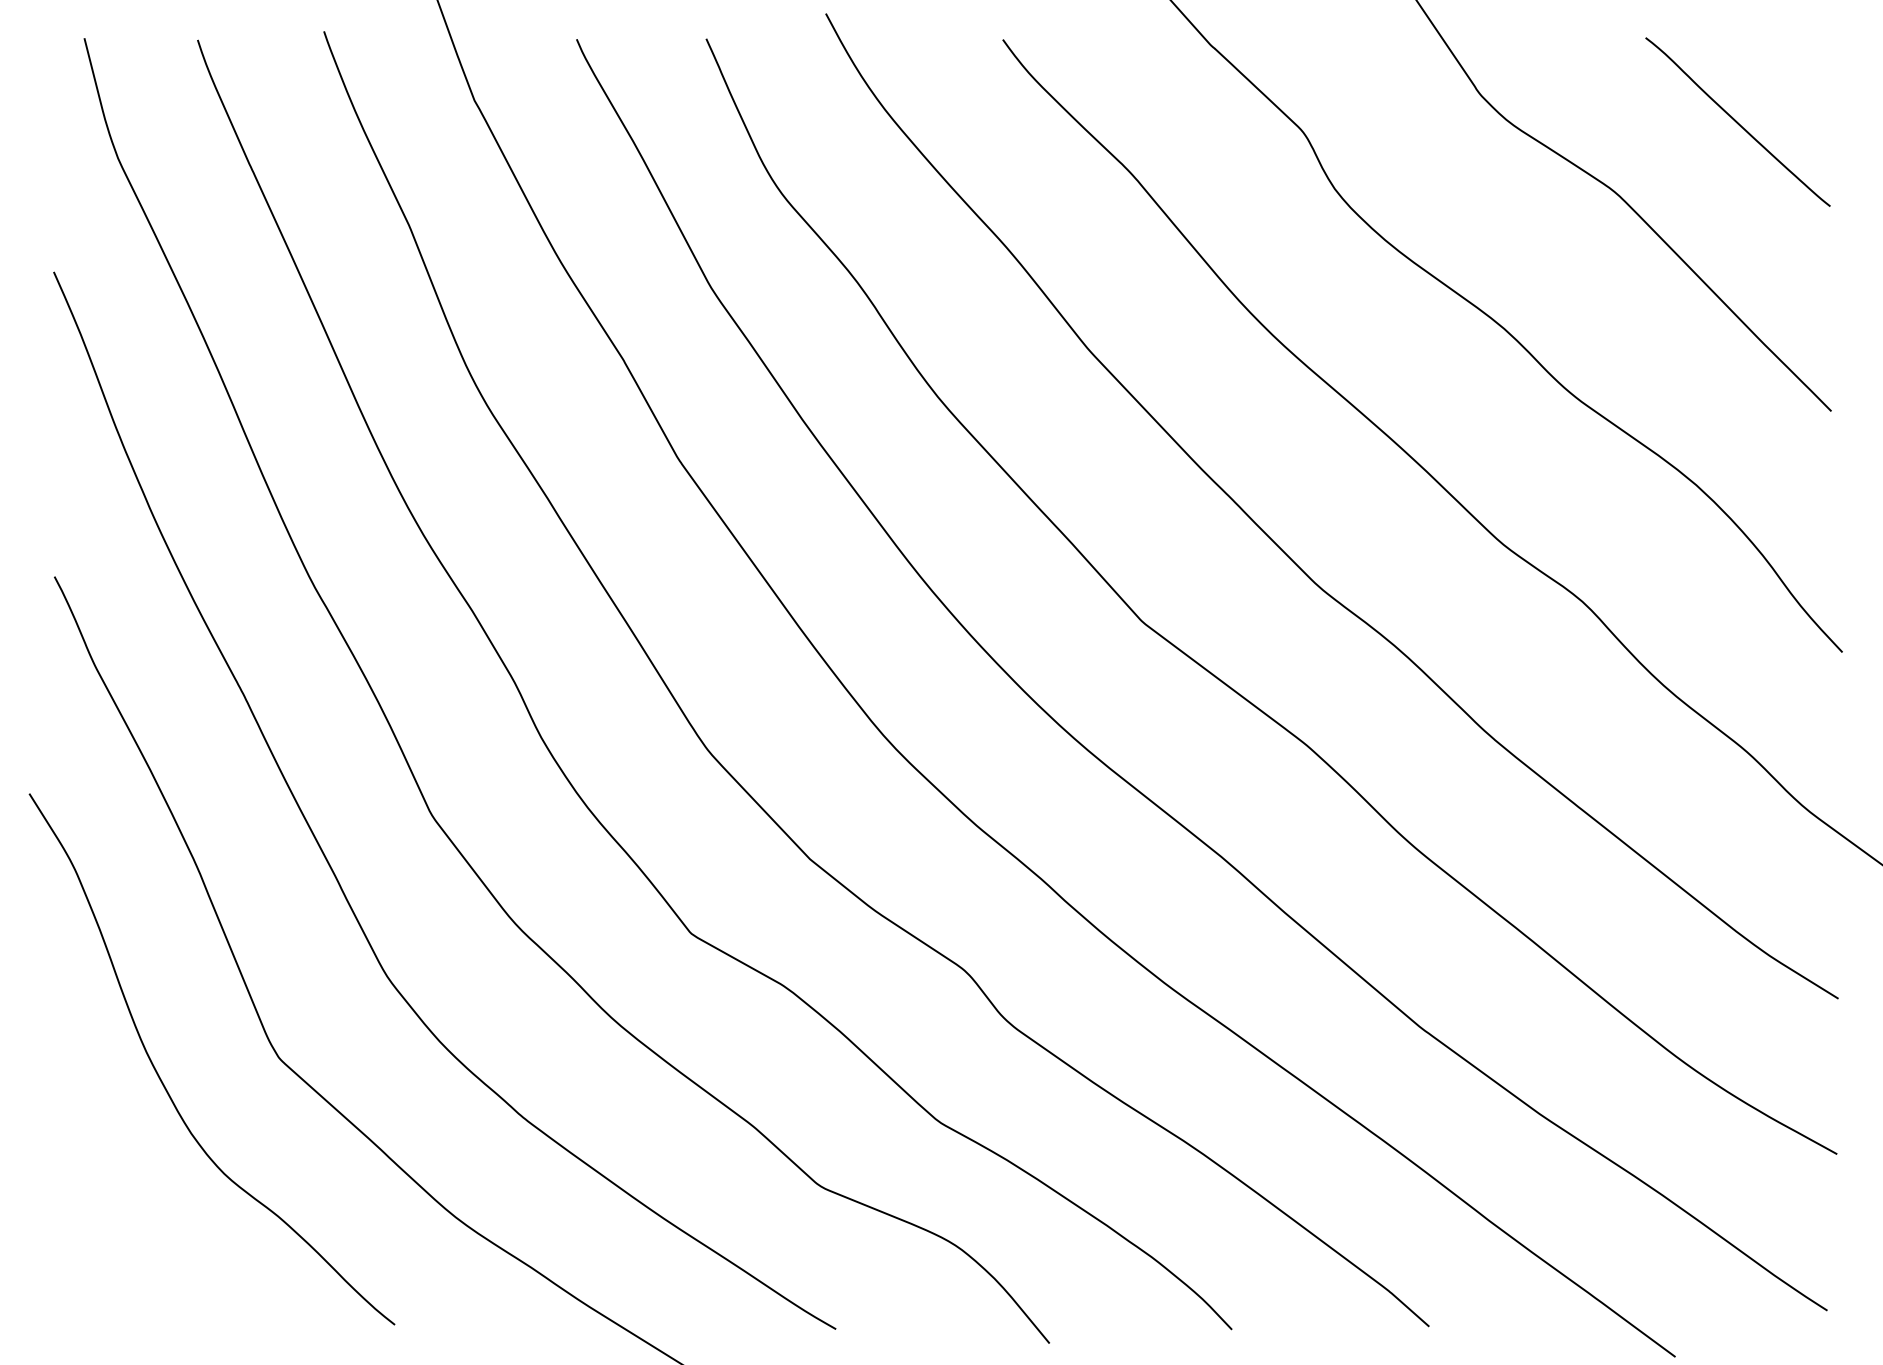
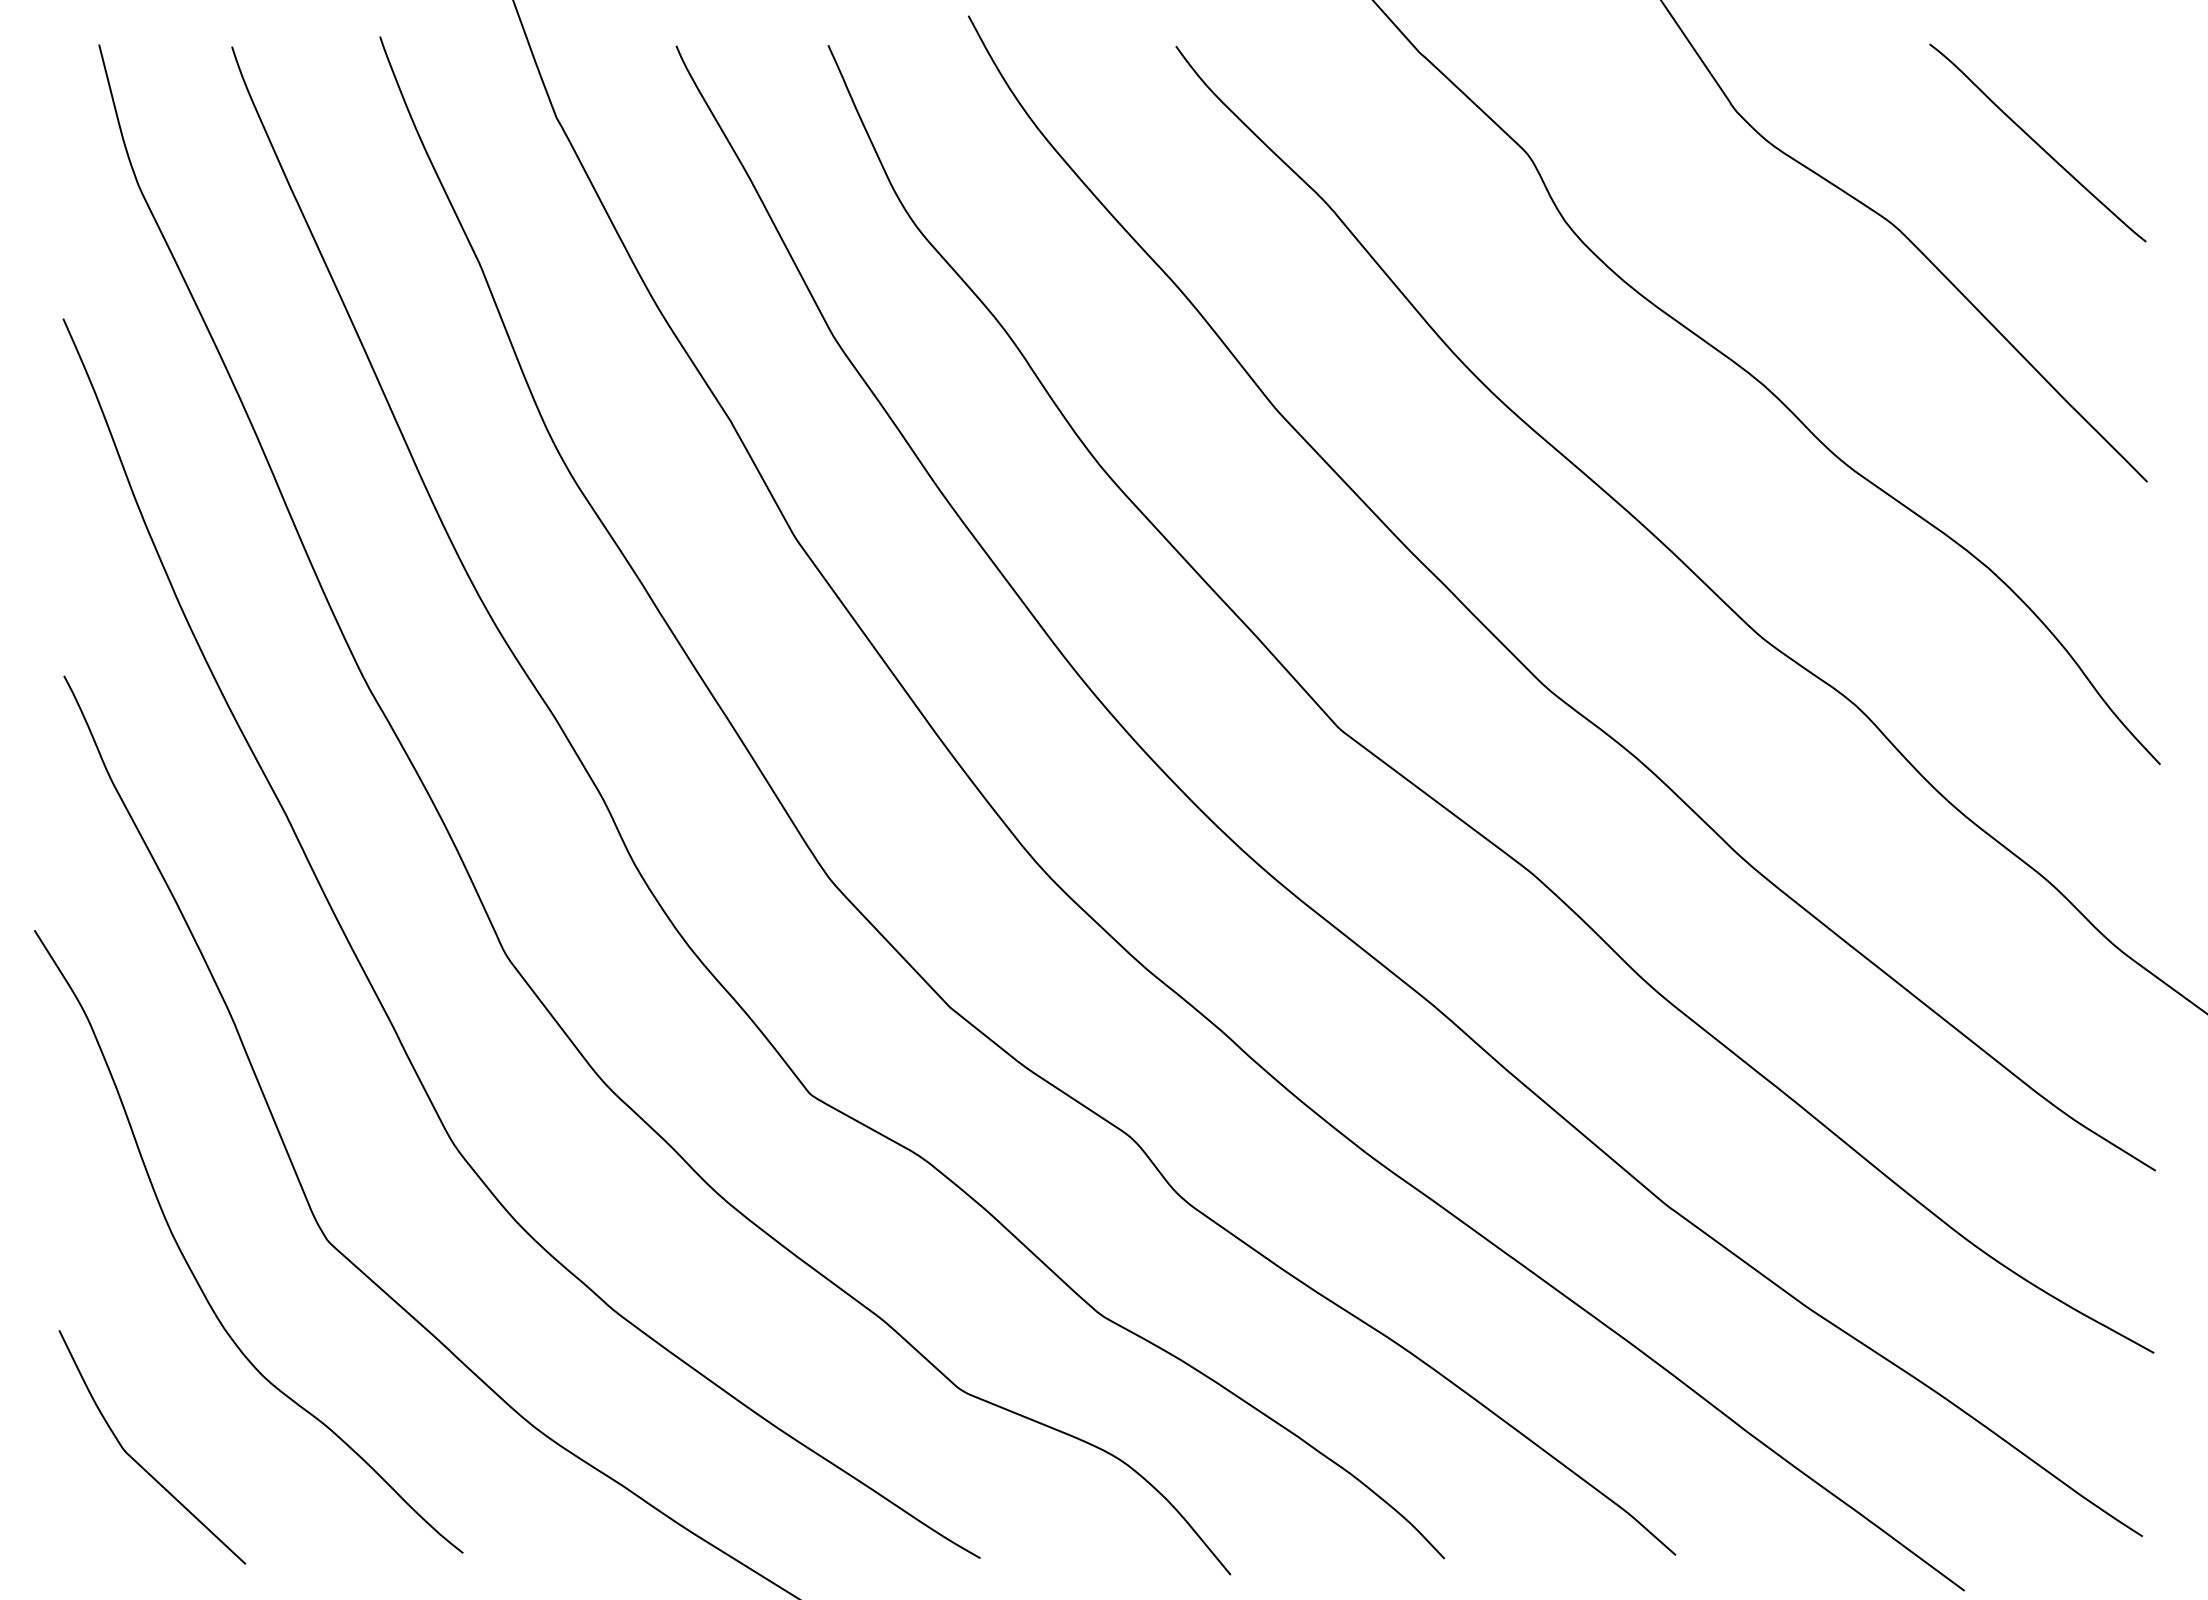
curve: (117, 1246) -> (137, 1461), added

